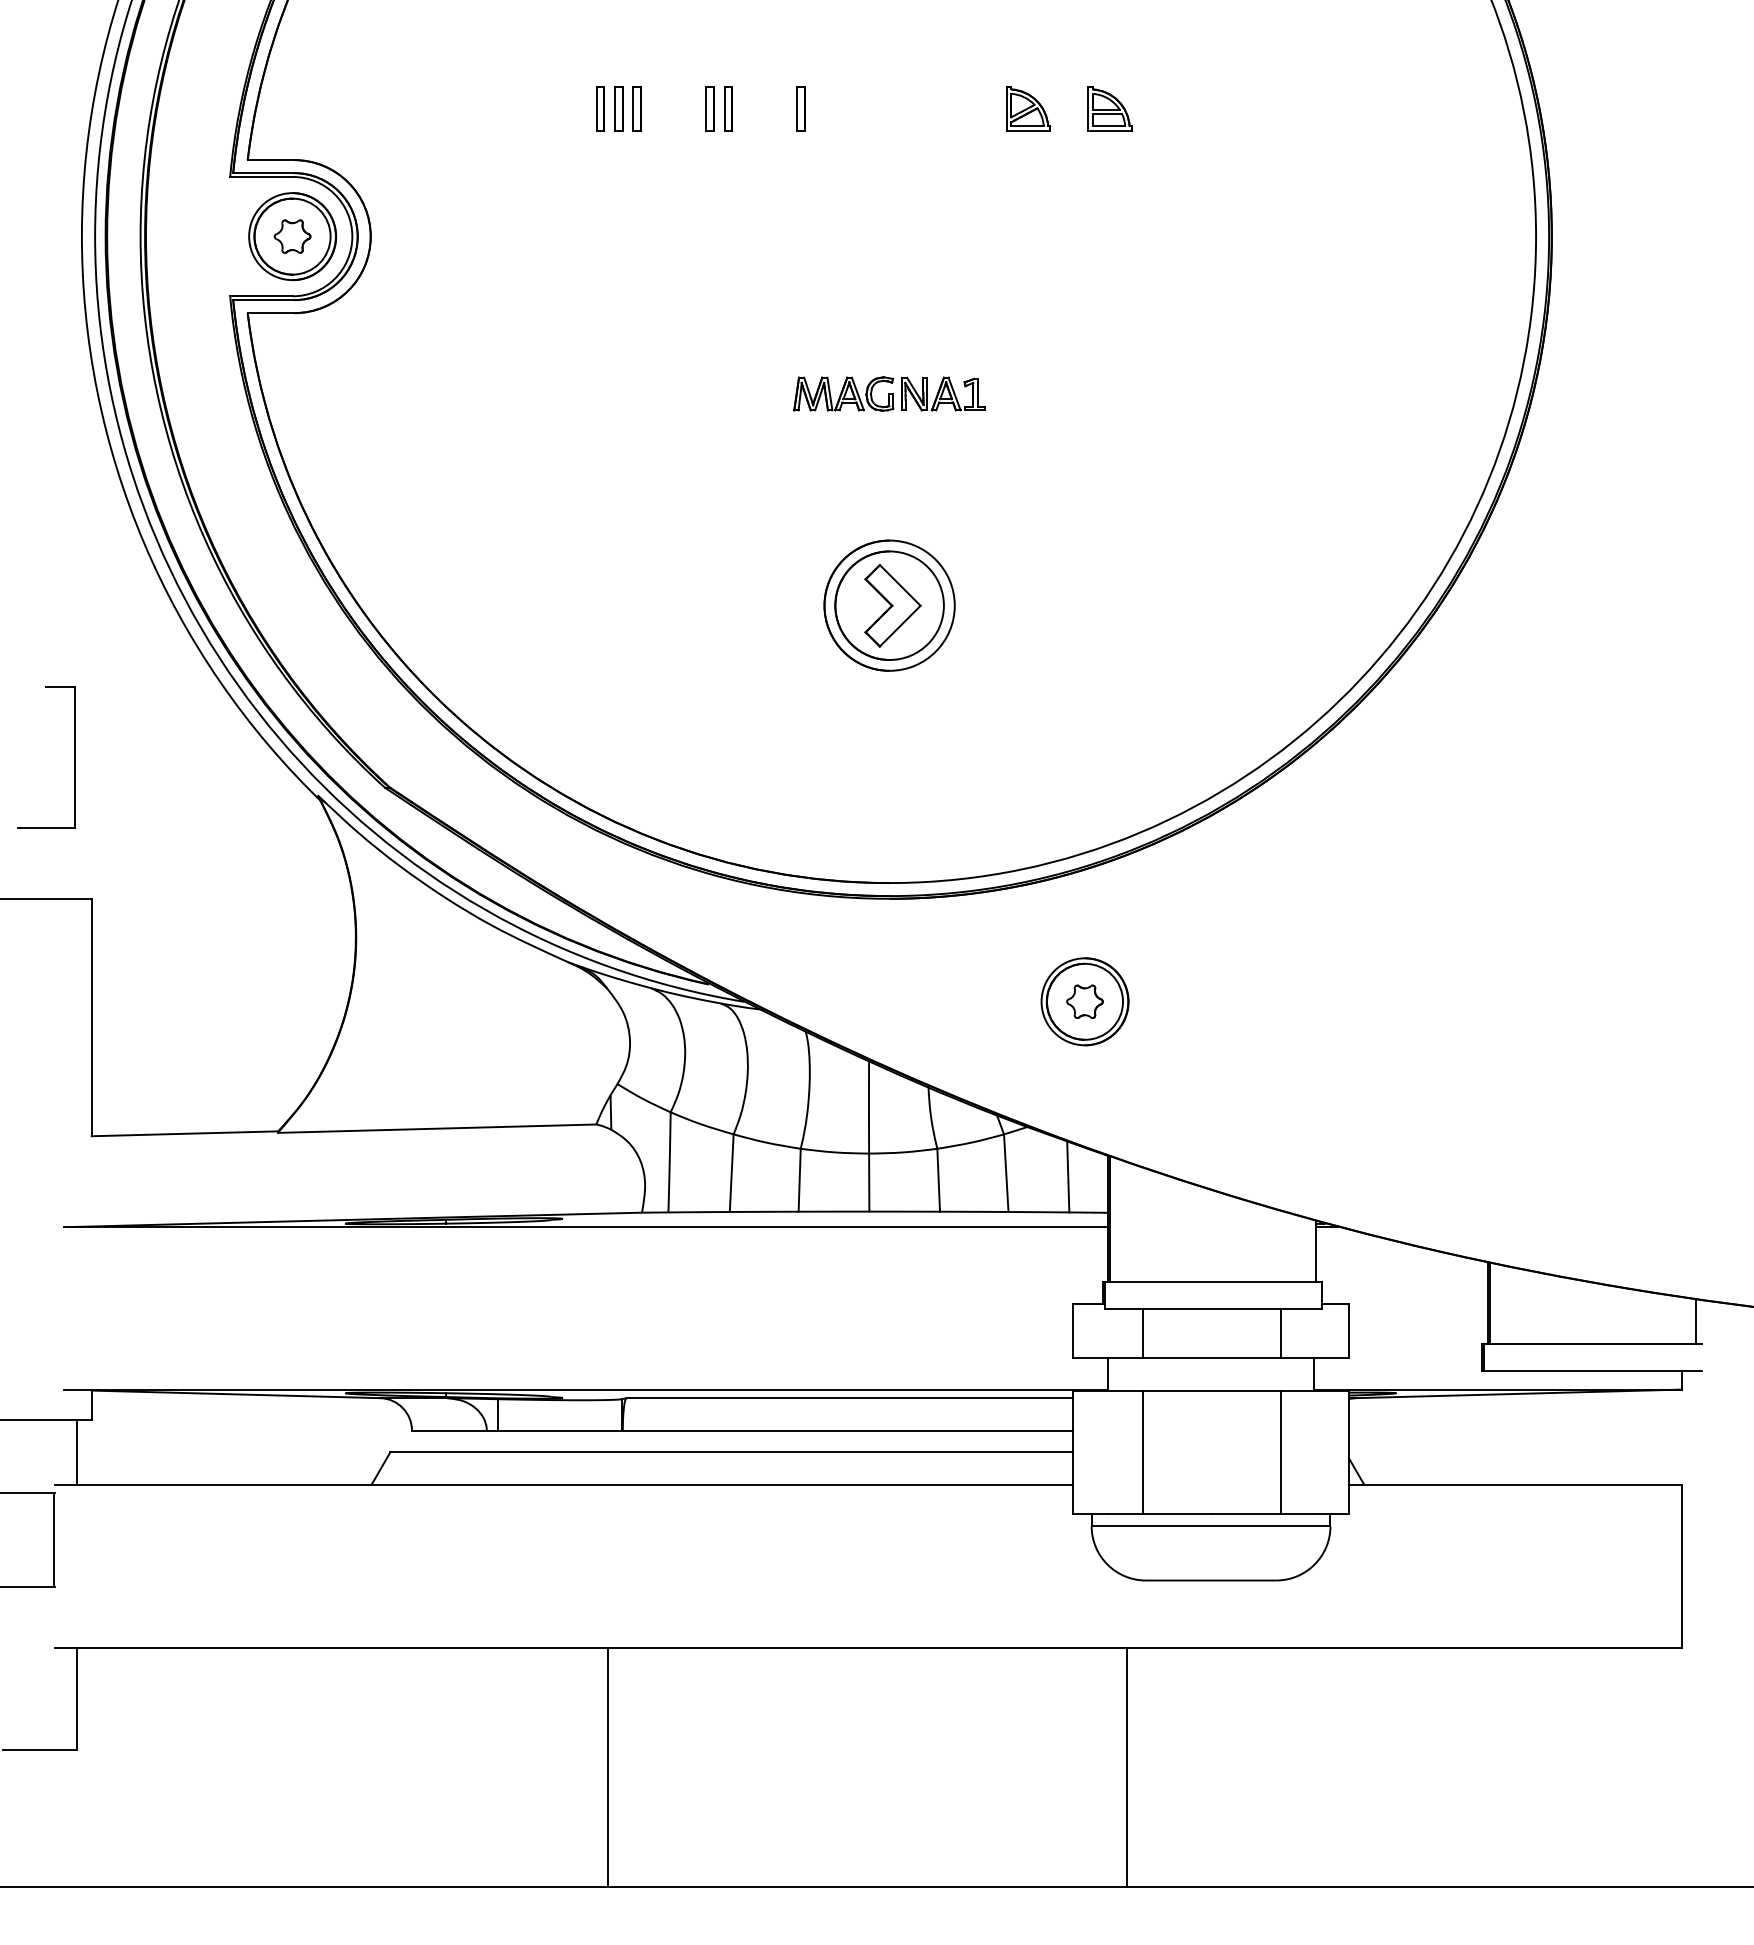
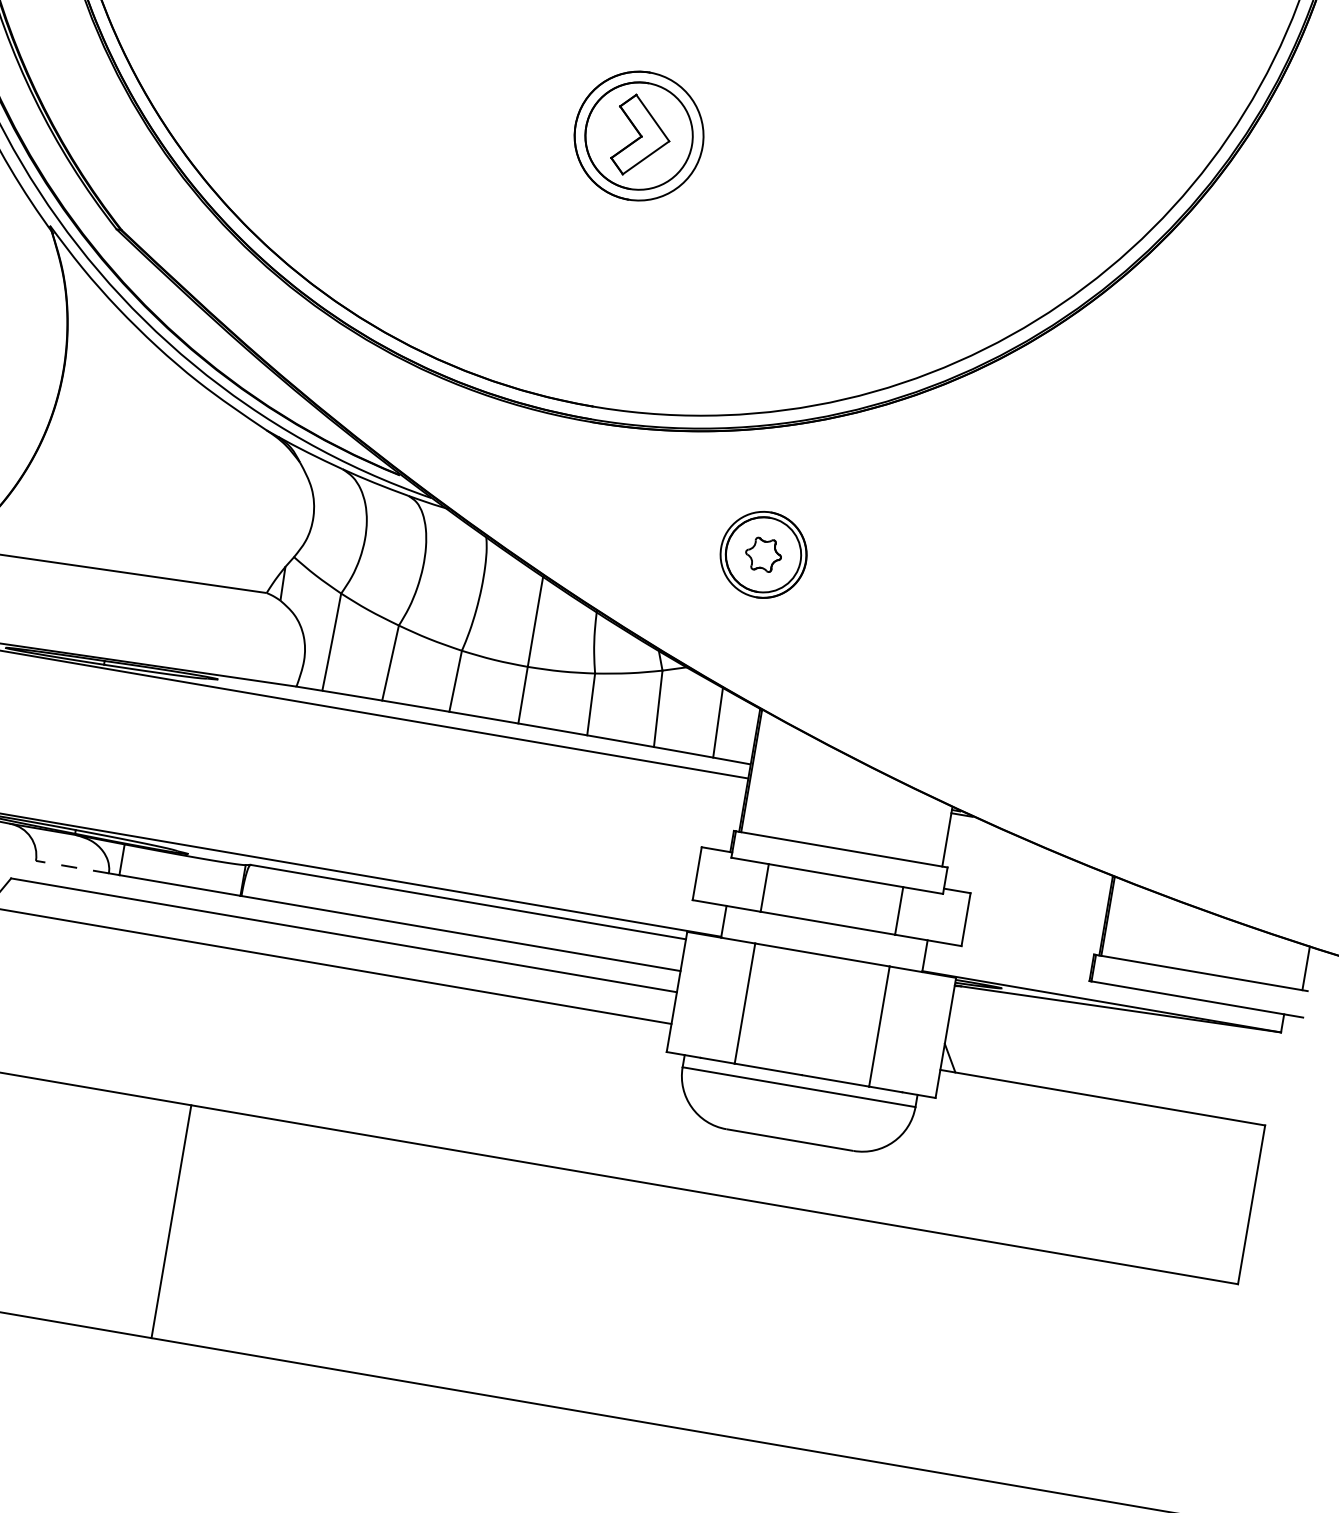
line: (448, 1430) -> (71, 866), solid -> dashed
line: (1127, 1766) -> (677, 1307), removed

